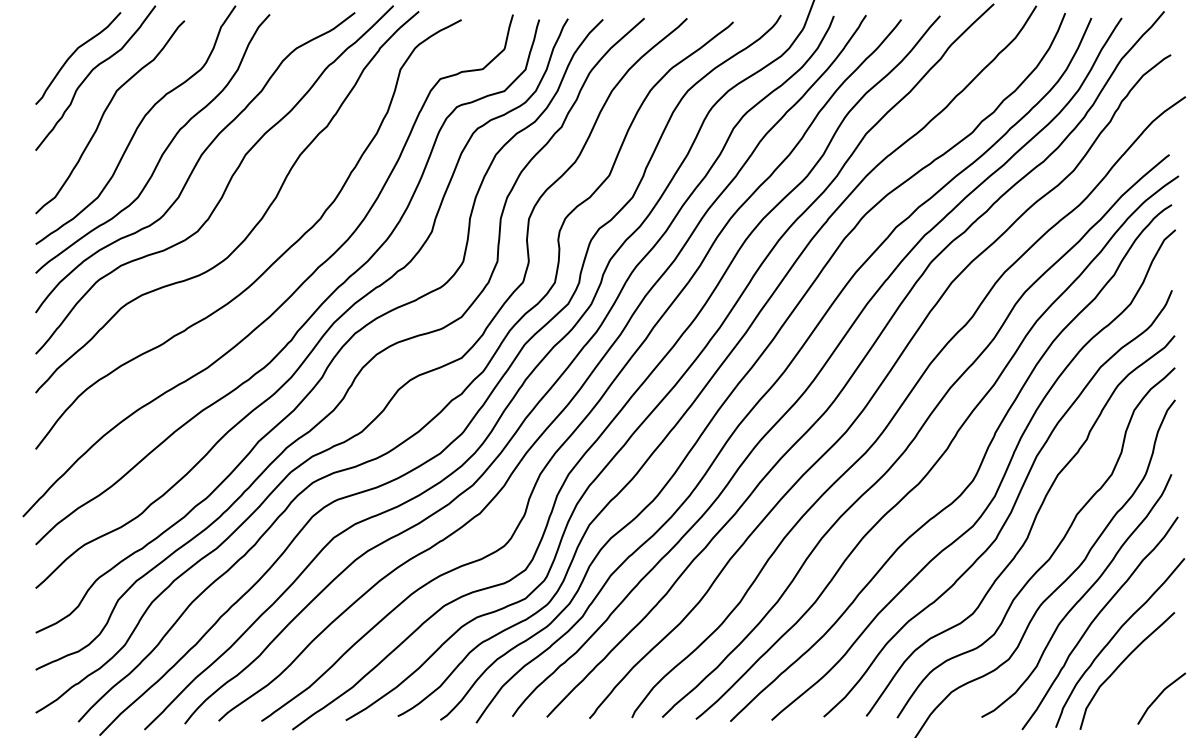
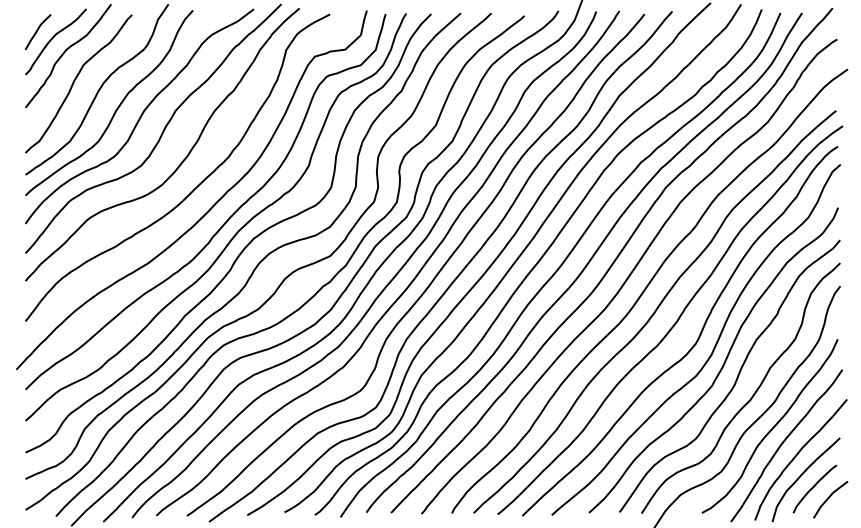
curve: (52, 45) -> (37, 32), added
curve: (1138, 681) -> (814, 487), added

